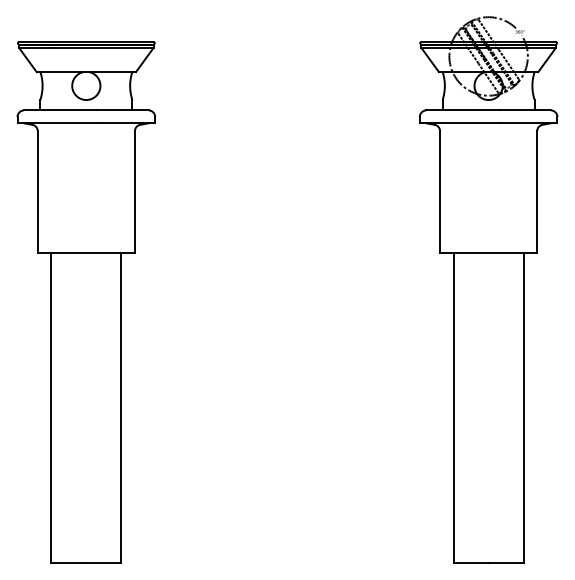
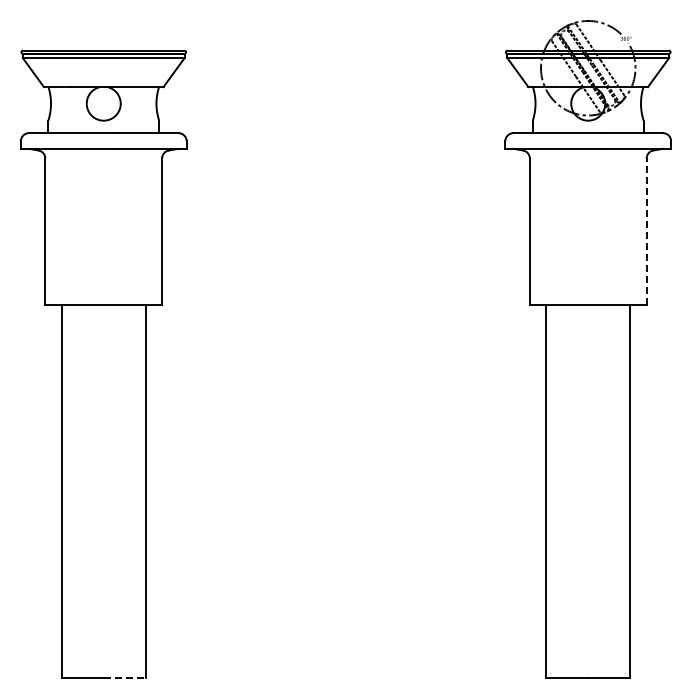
line: (537, 191) -> (646, 230), solid -> dashed
line: (104, 563) -> (125, 678), solid -> dashed

